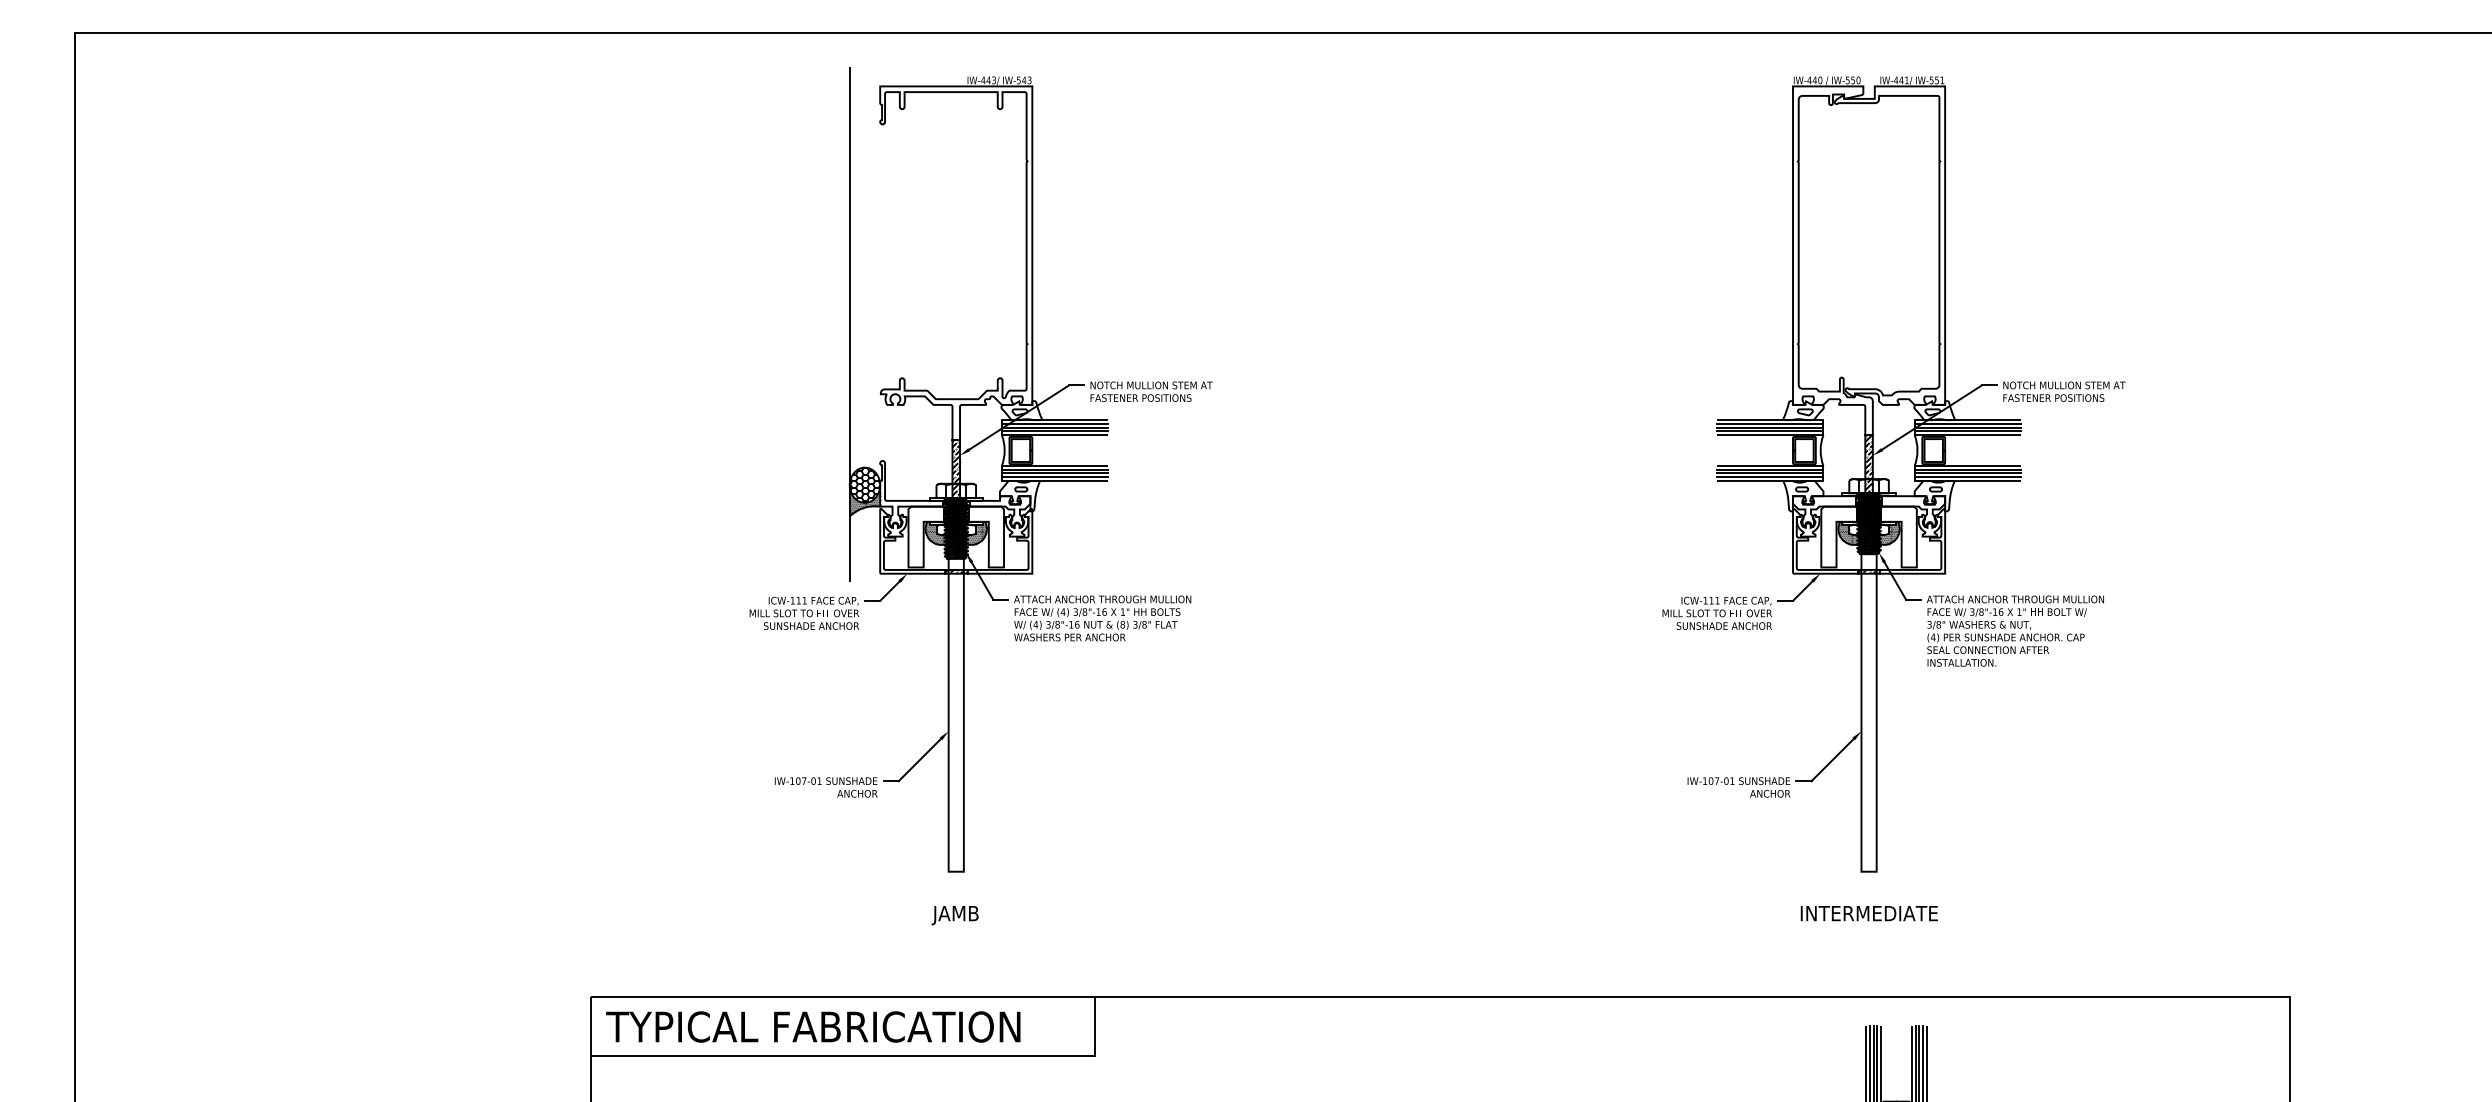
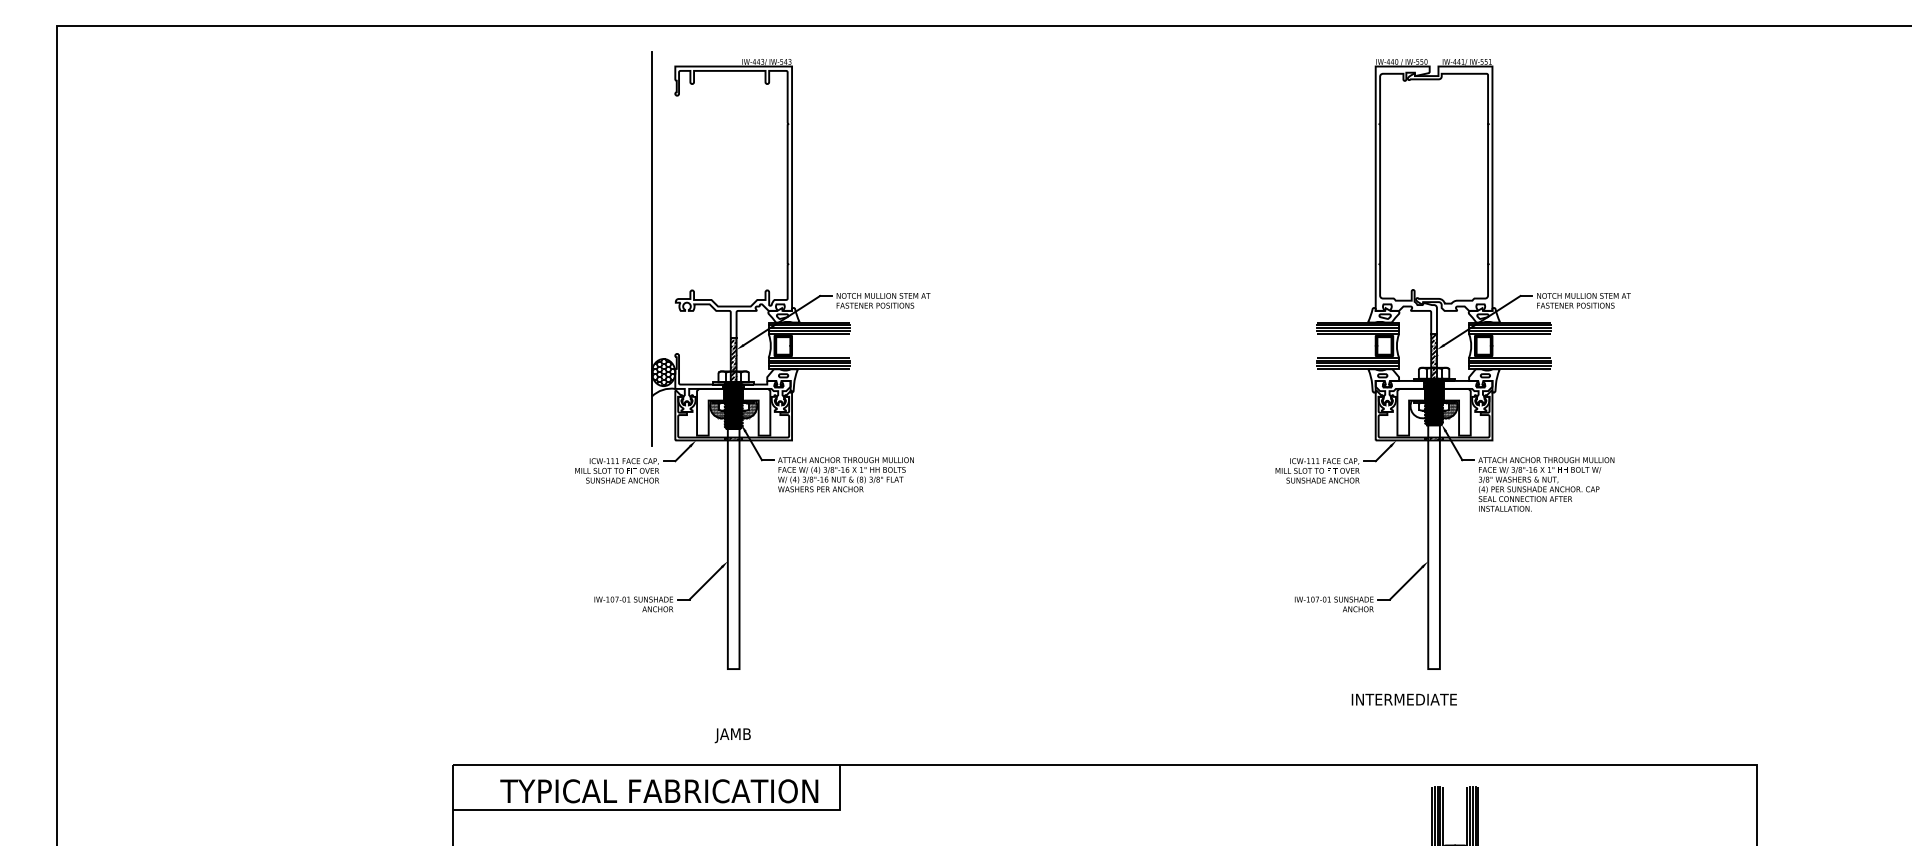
hatch: (864, 501) -> (663, 385), removed
hatch: (1849, 532) -> (1419, 408), removed
text: (1868, 913) -> (1403, 699), moved
text: (954, 915) -> (732, 735), moved
text: (813, 1026) -> (659, 790), moved

